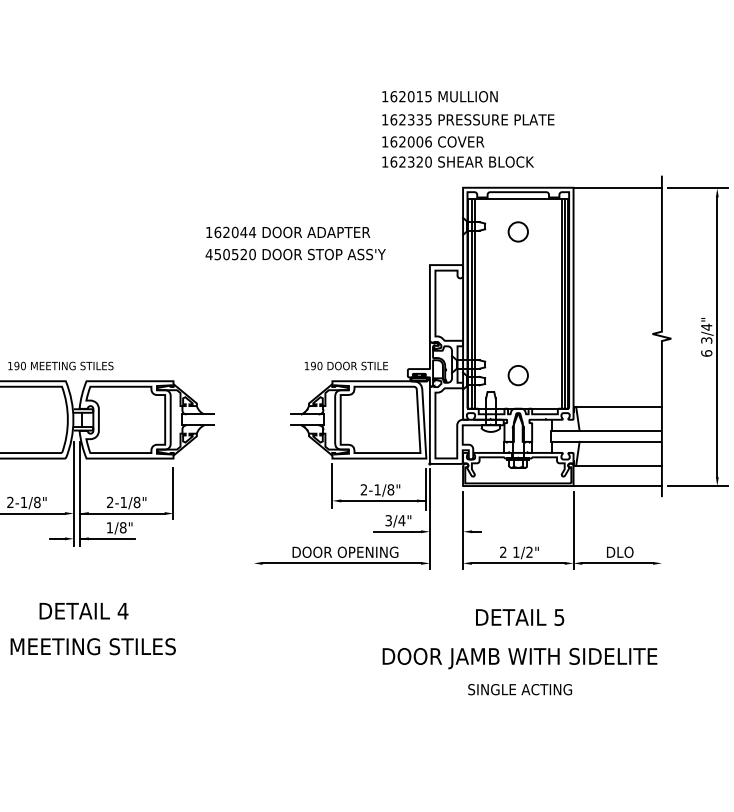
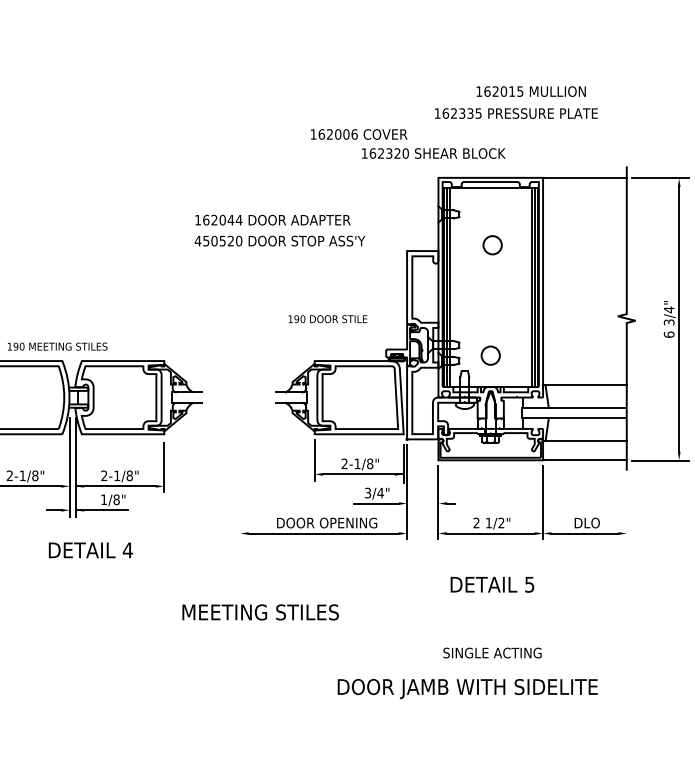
text: (439, 96) -> (530, 91), moved
text: (468, 119) -> (516, 113), moved
text: (433, 141) -> (359, 134), moved
circle: (517, 231) -> (491, 244), moved
text: (346, 365) -> (328, 318), moved
text: (83, 611) -> (90, 550), moved
text: (92, 646) -> (259, 612), moved
text: (519, 658) -> (467, 688), moved

